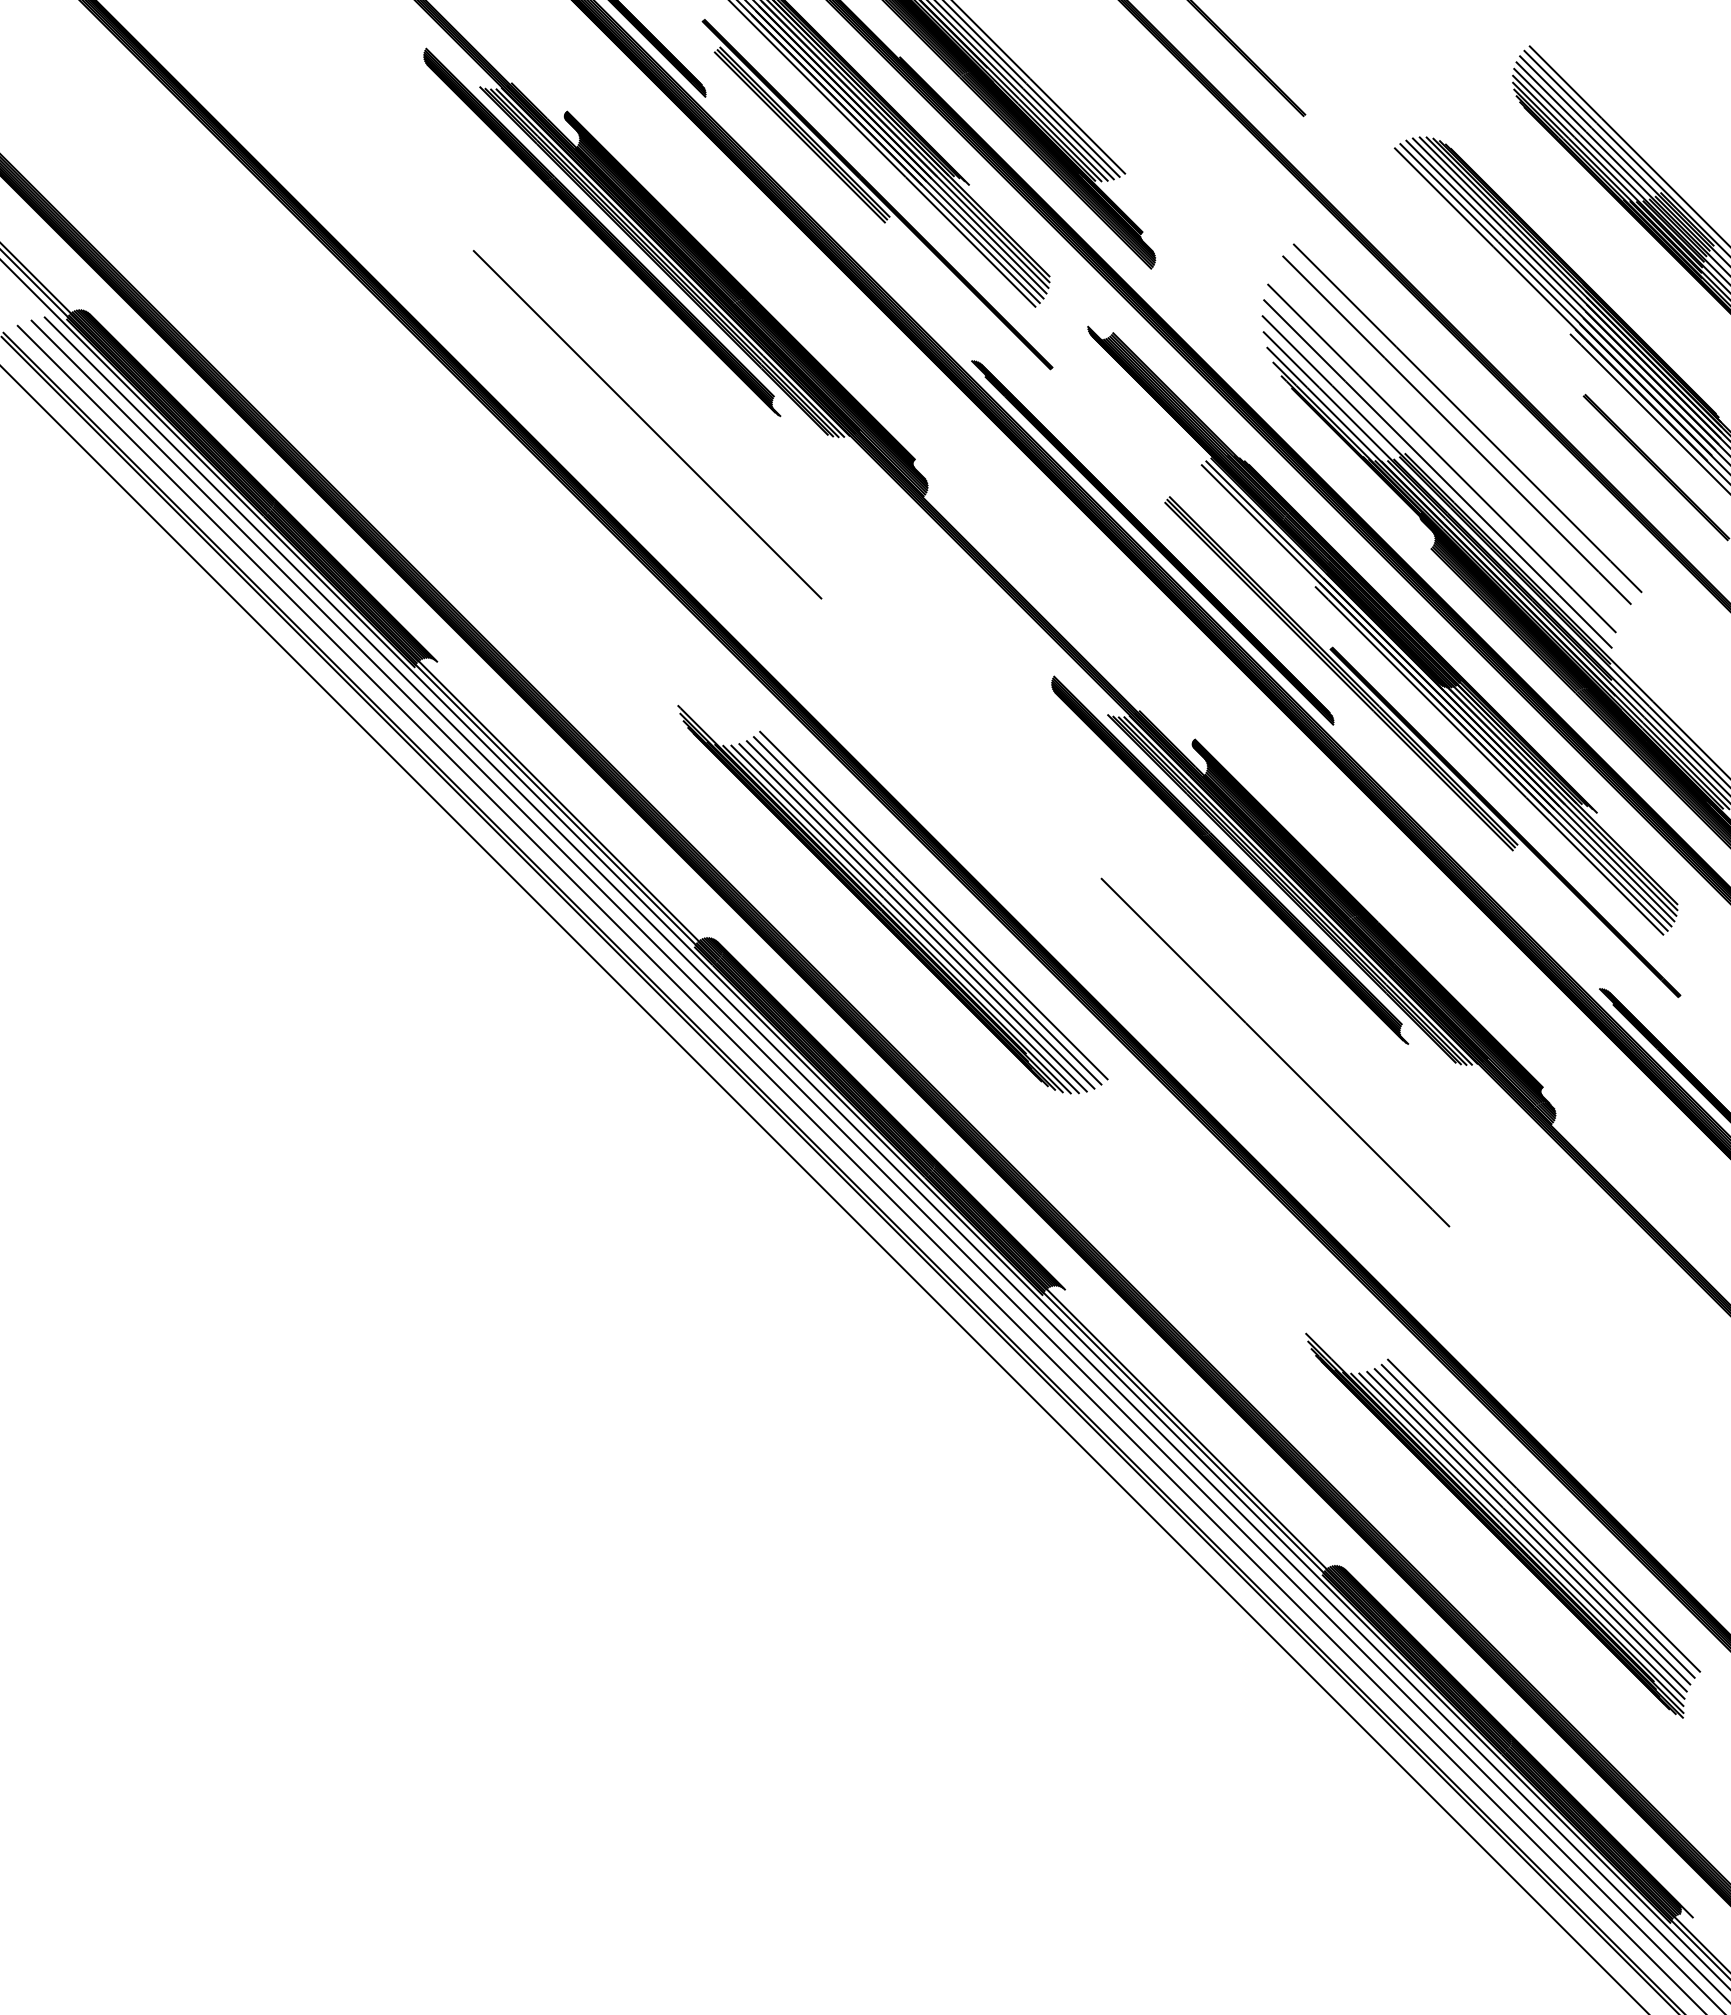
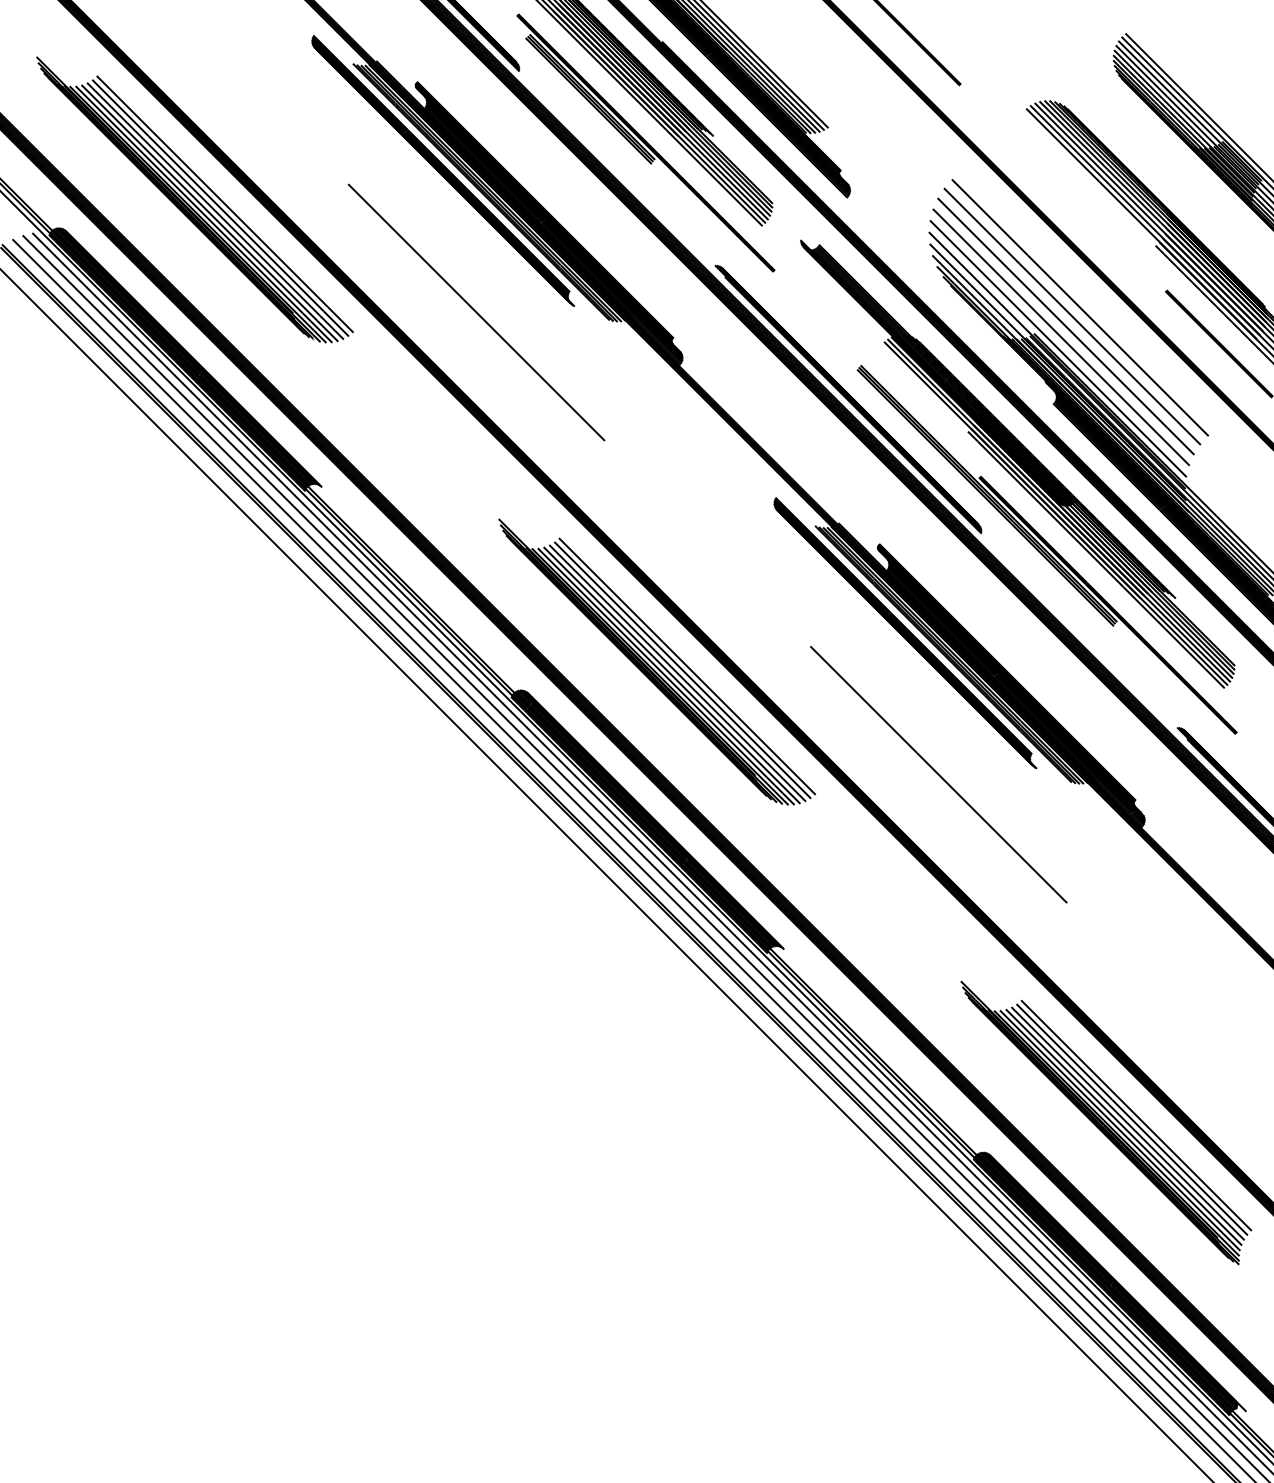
part: (264, 271) -> (194, 199), added
line: (1448, 443) -> (1066, 326), added

